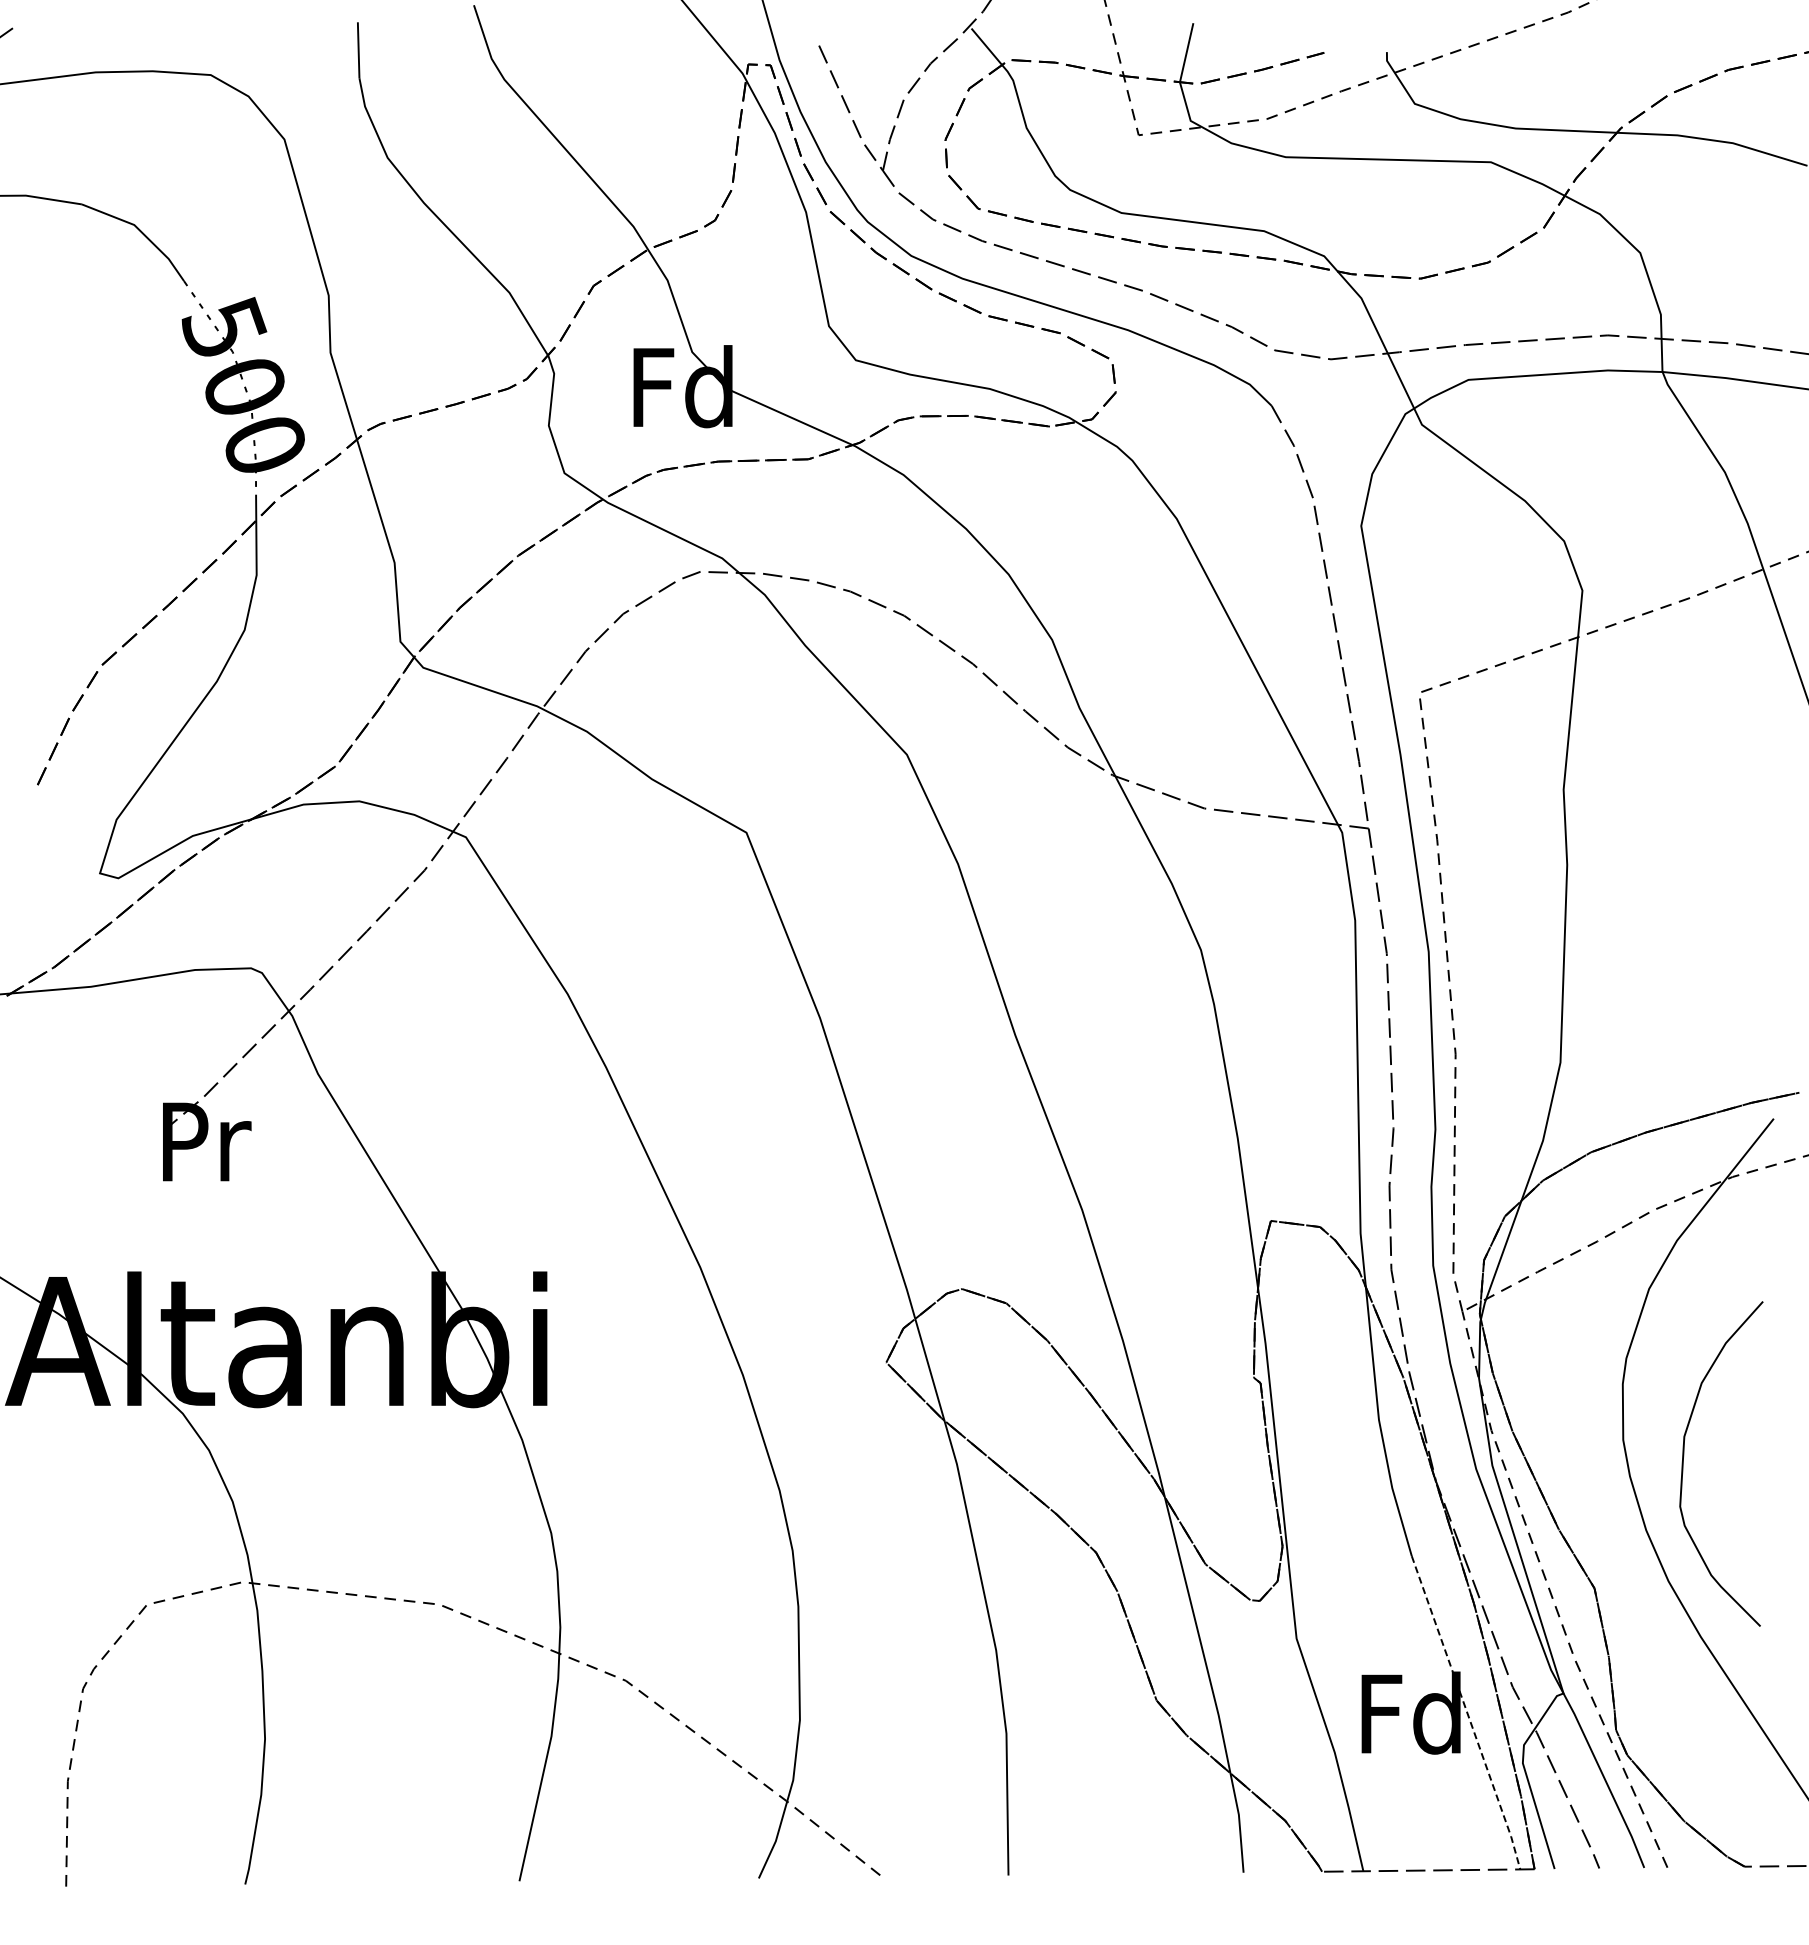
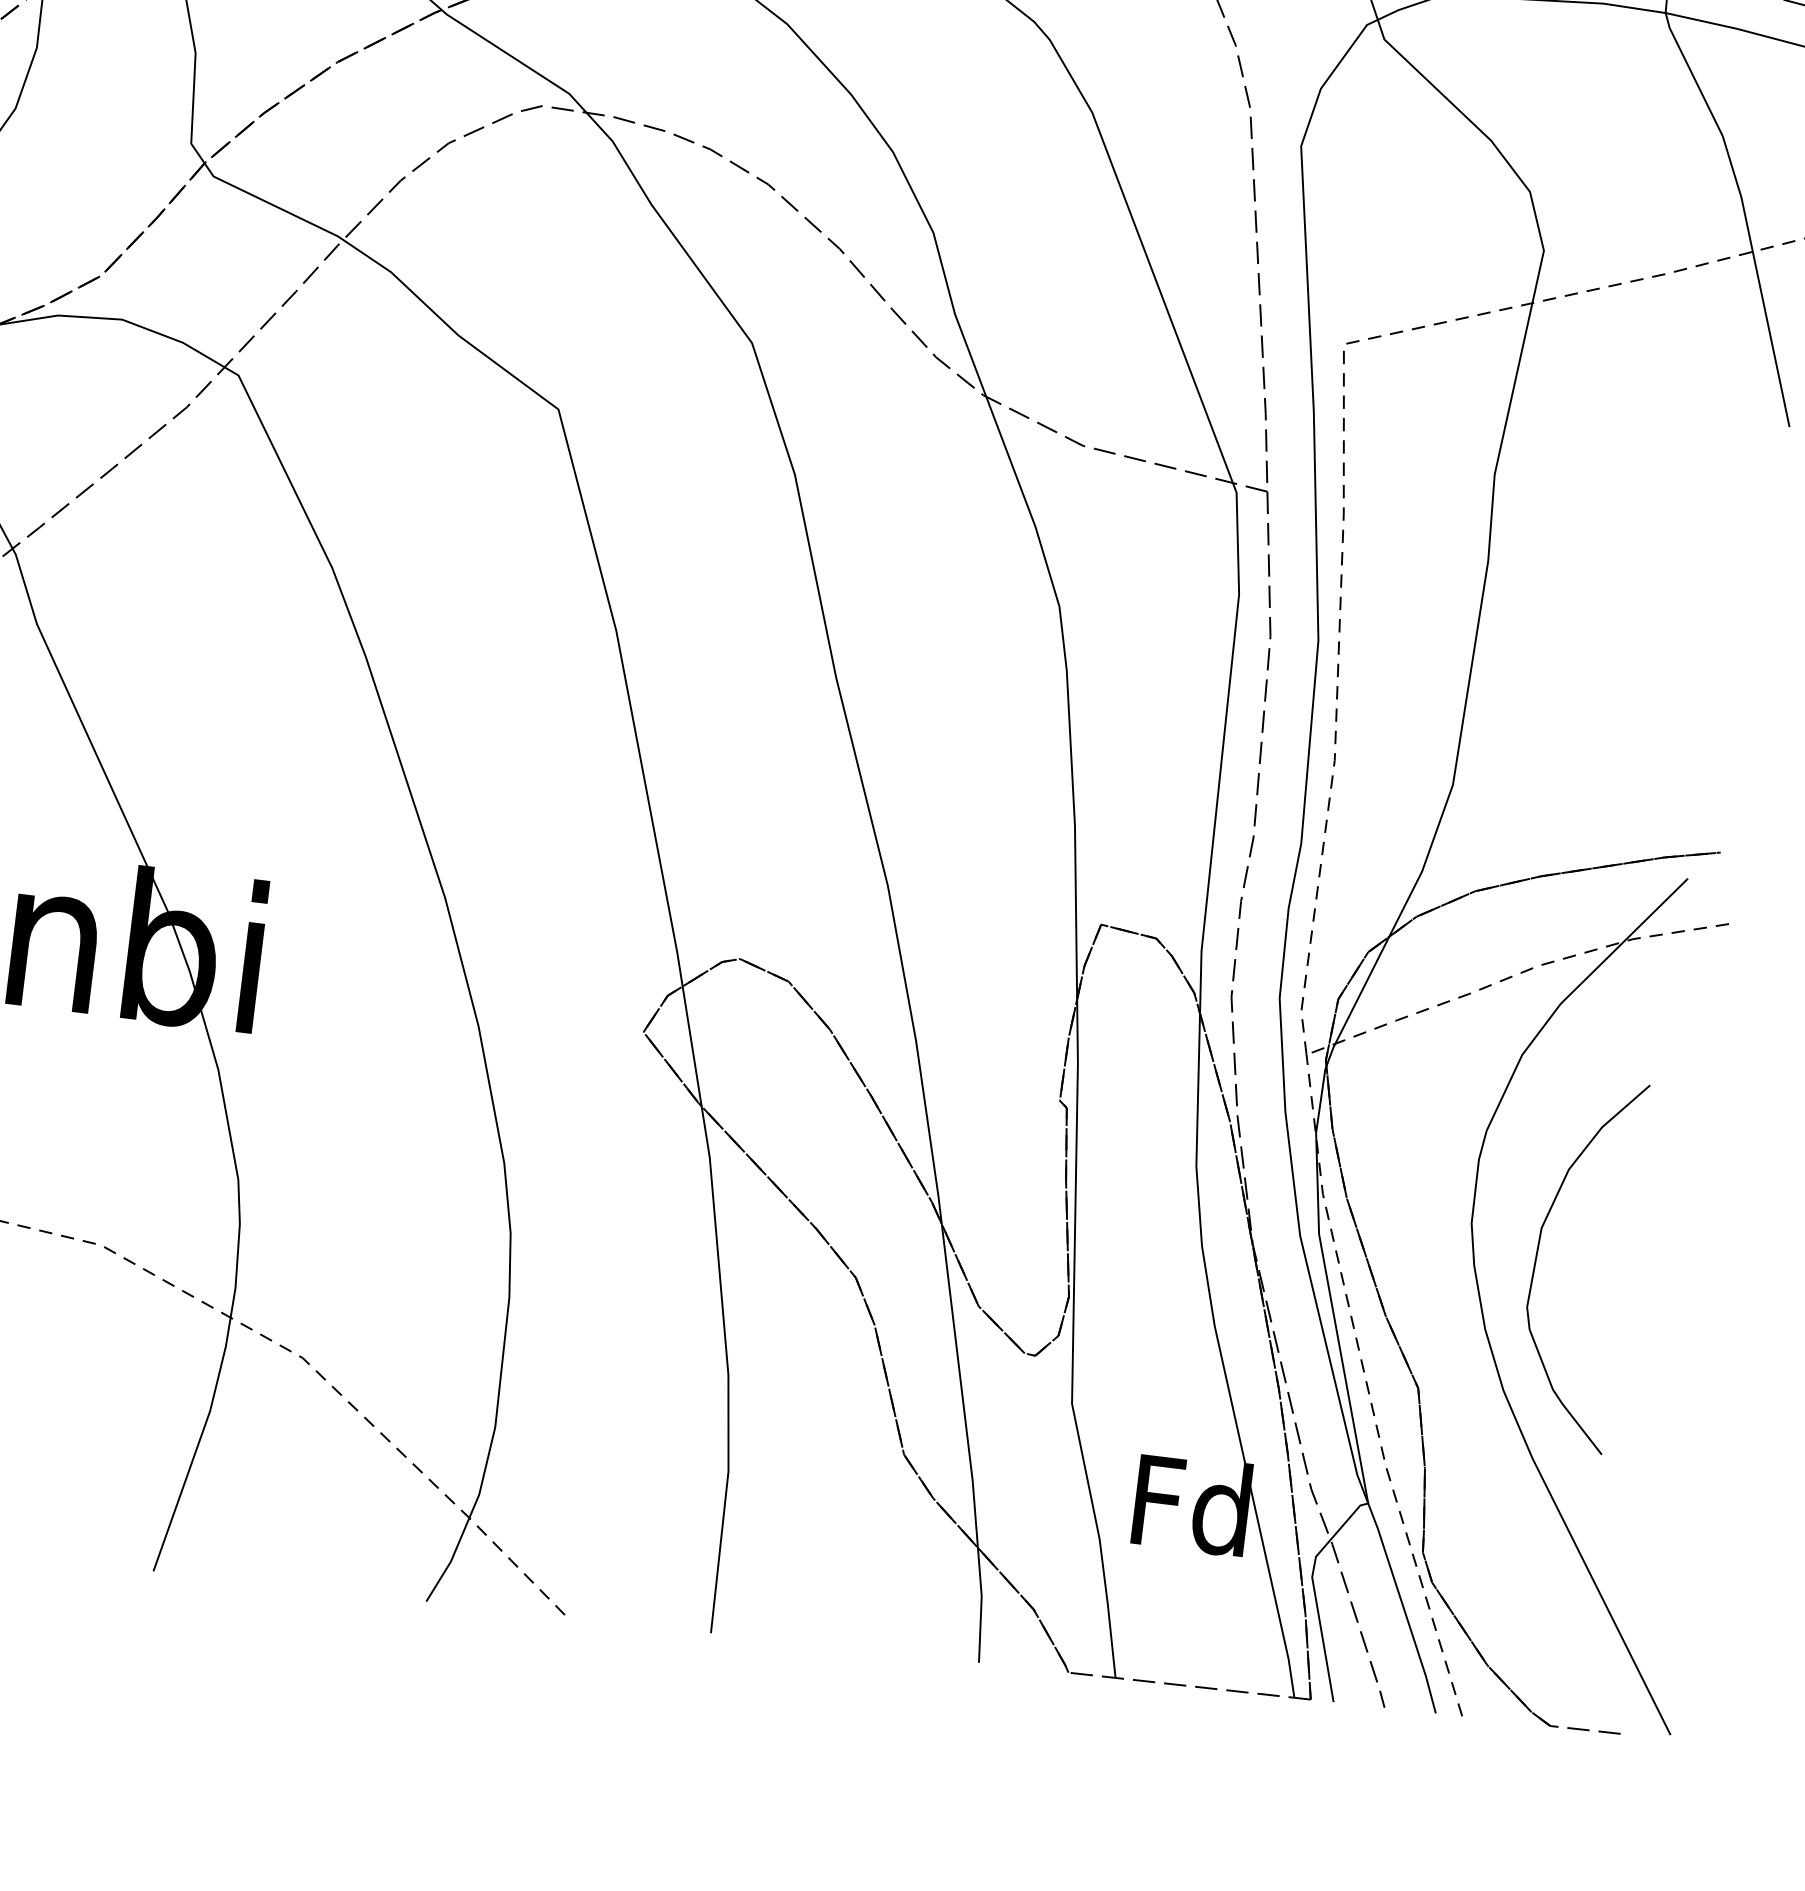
line: (1467, 1713) -> (1256, 1512), dashed -> solid

